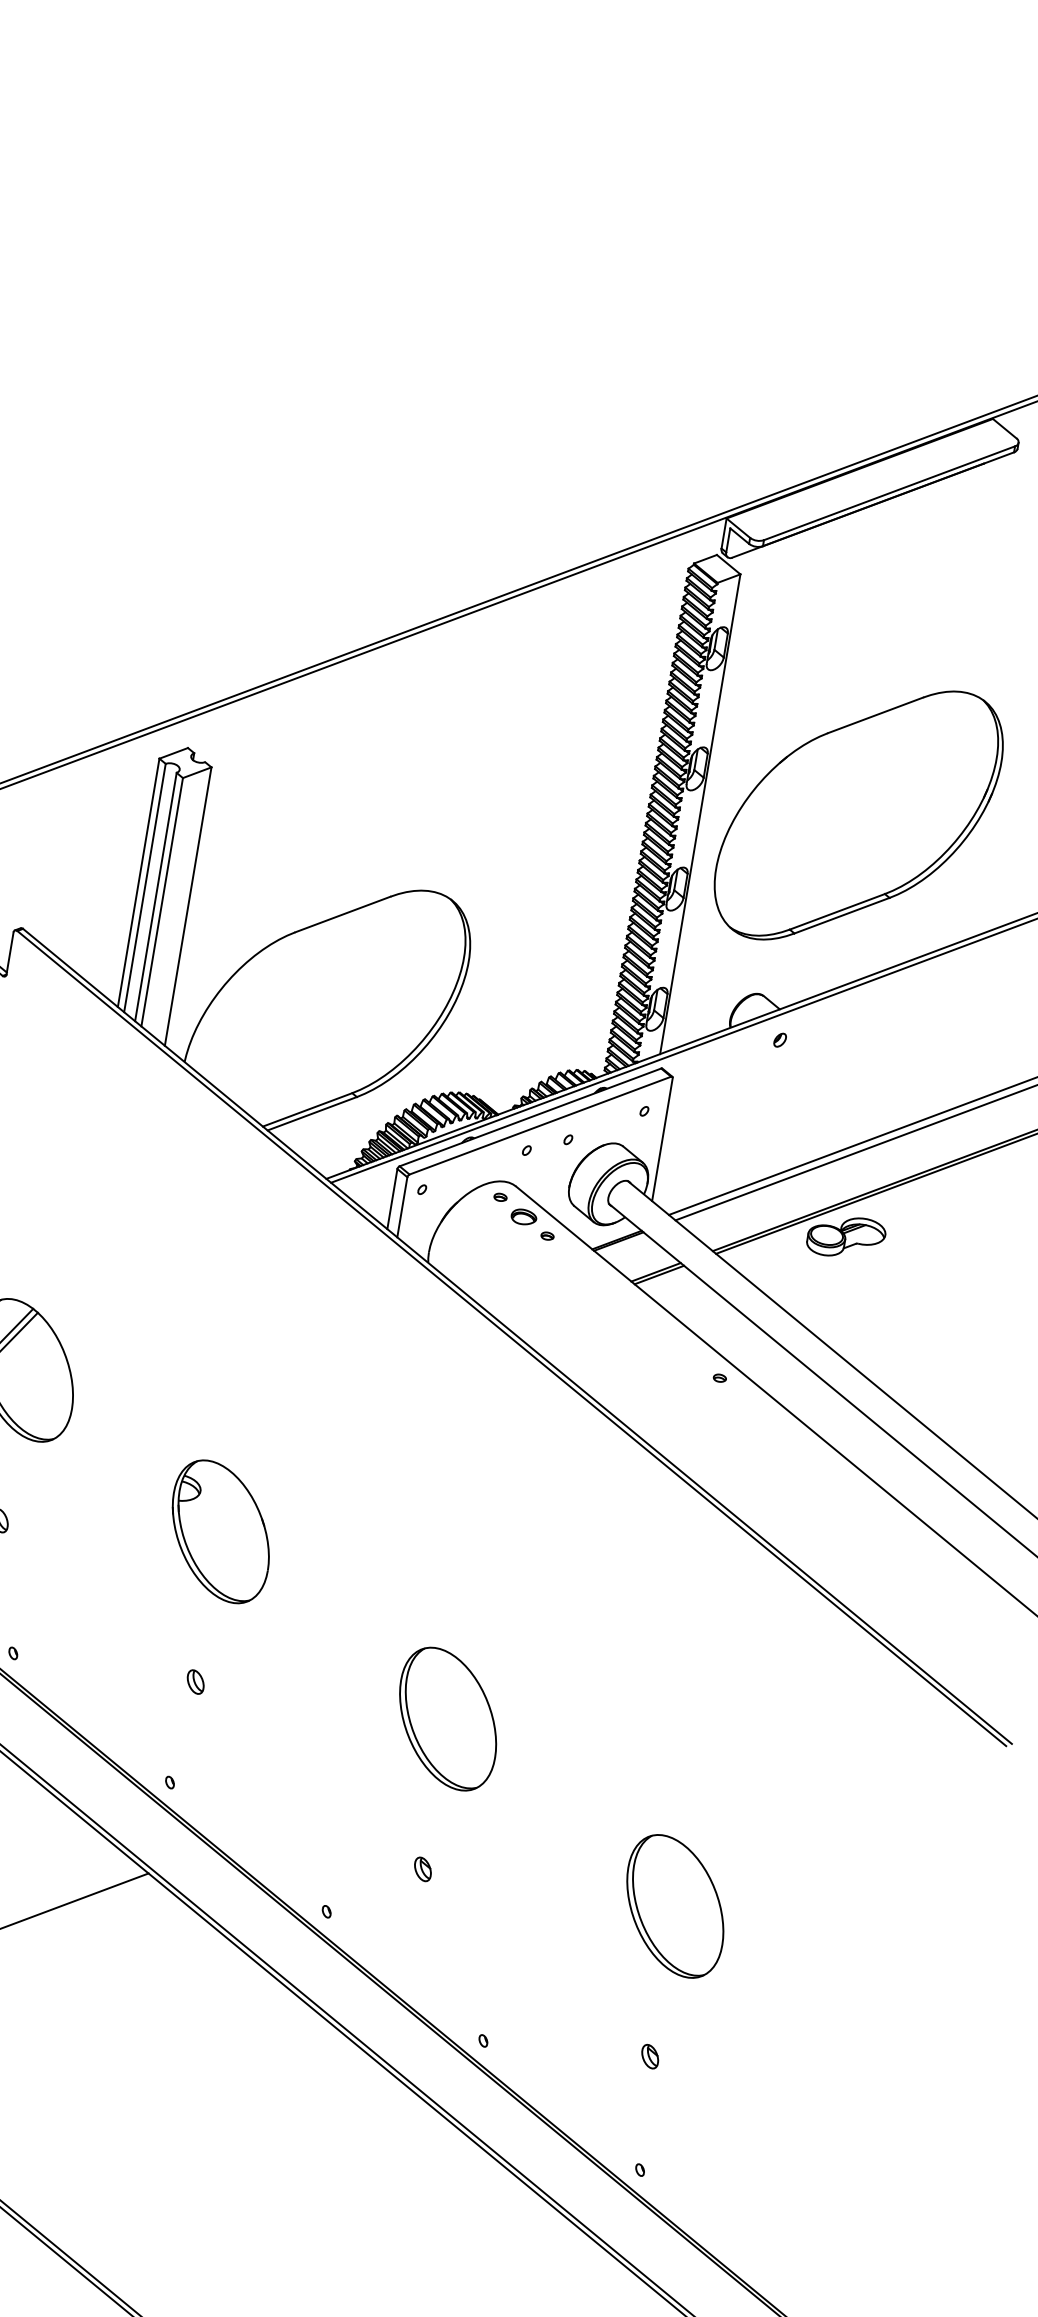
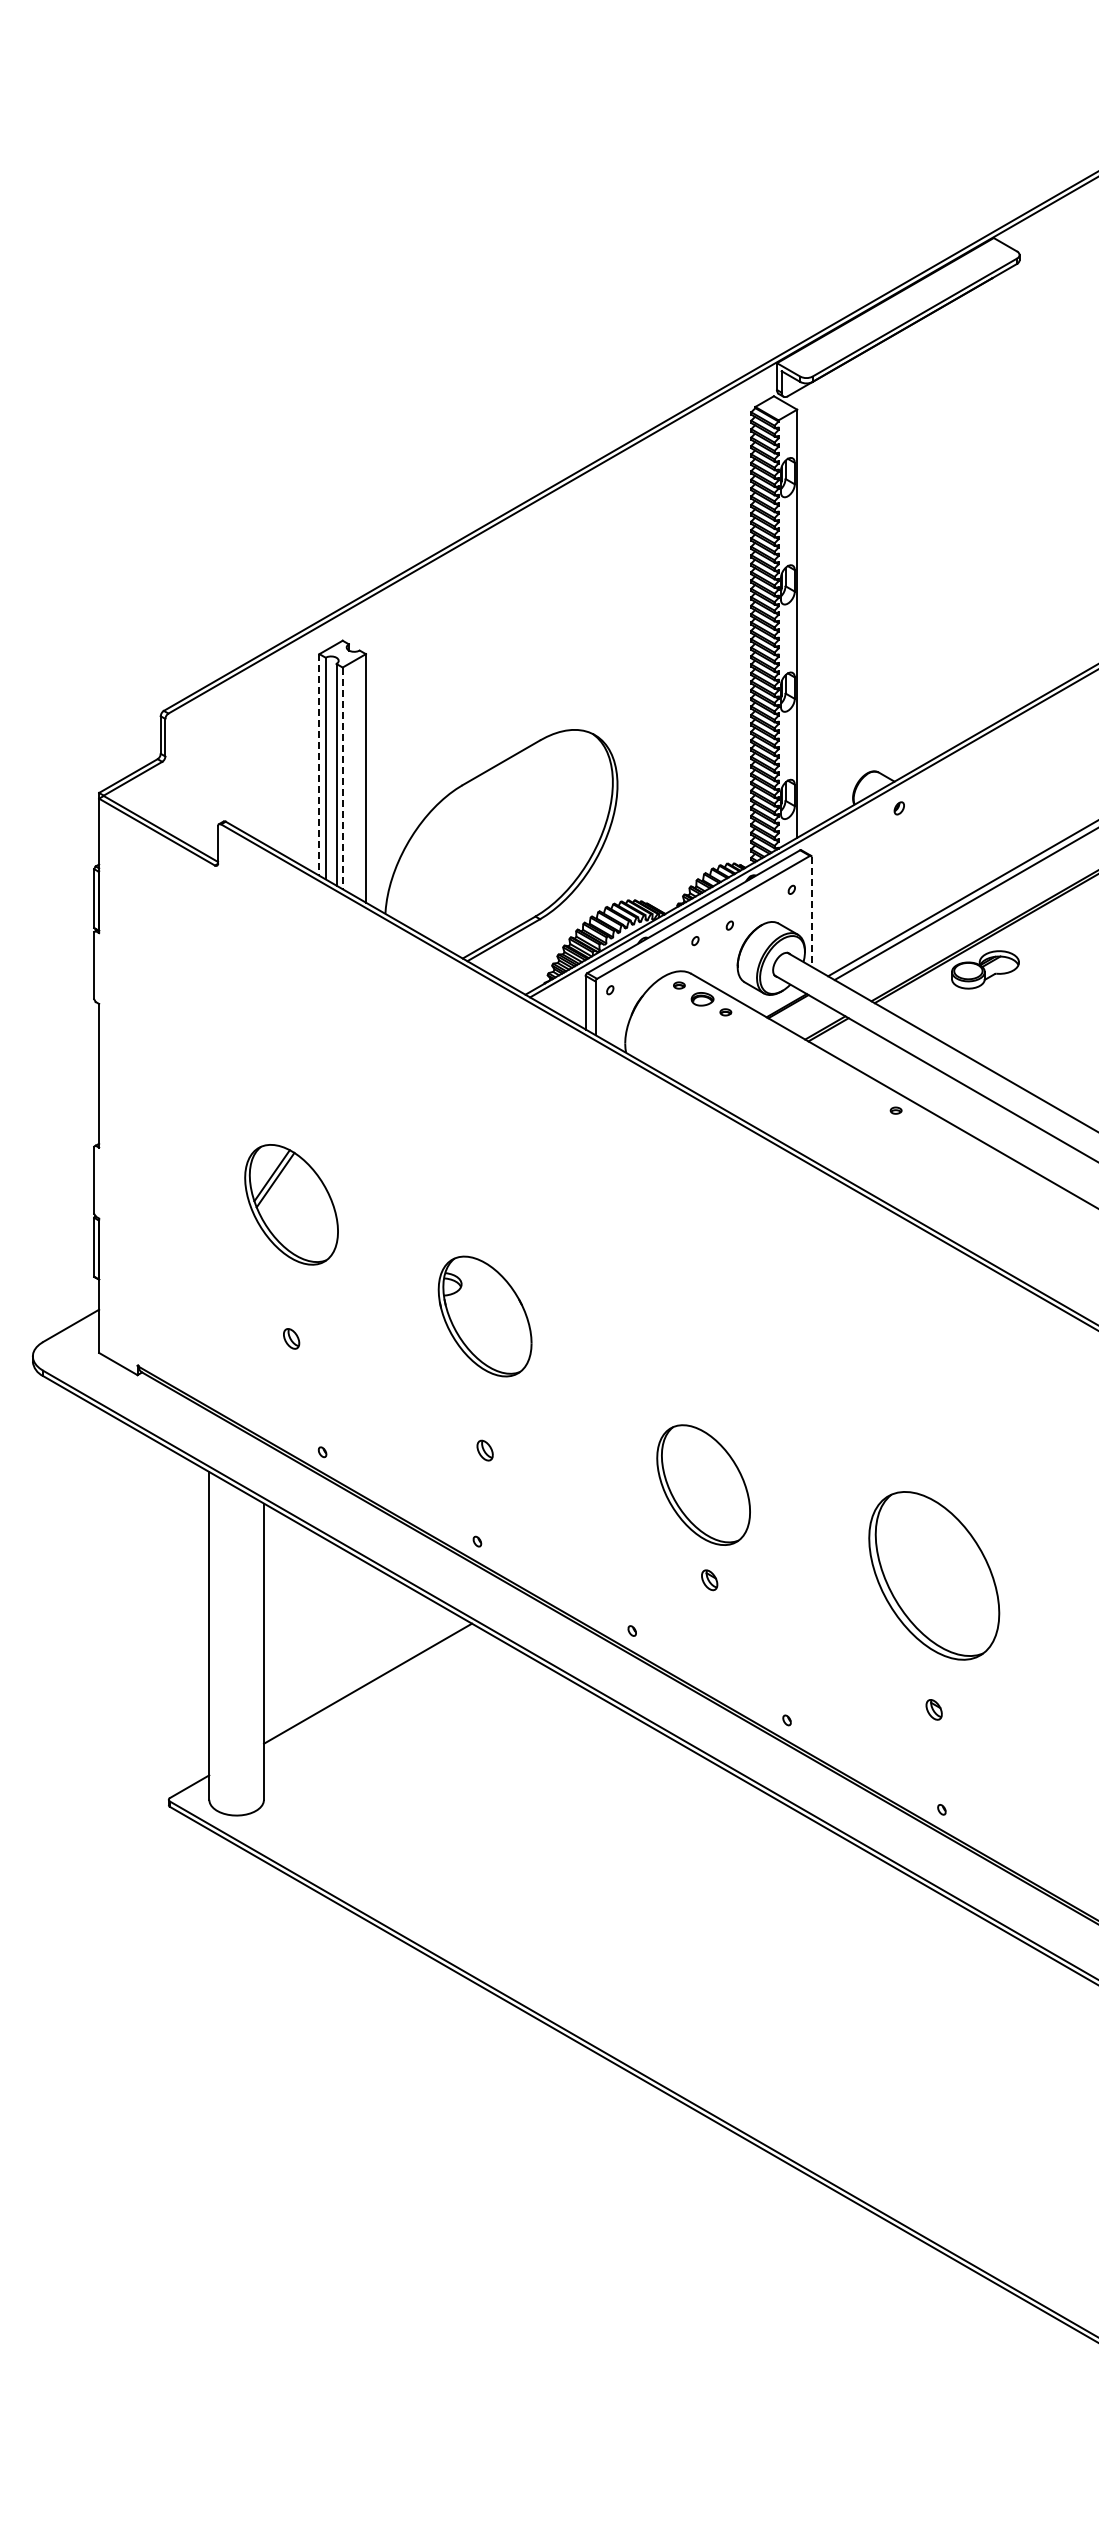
part: (858, 815) -> (934, 601), removed
line: (138, 882) -> (319, 764), solid -> dashed
line: (161, 902) -> (342, 778), solid -> dashed
line: (662, 1139) -> (811, 911), solid -> dashed
part: (448, 1718) -> (703, 1484), moved
part: (674, 1906) -> (933, 1575), size x1.4

